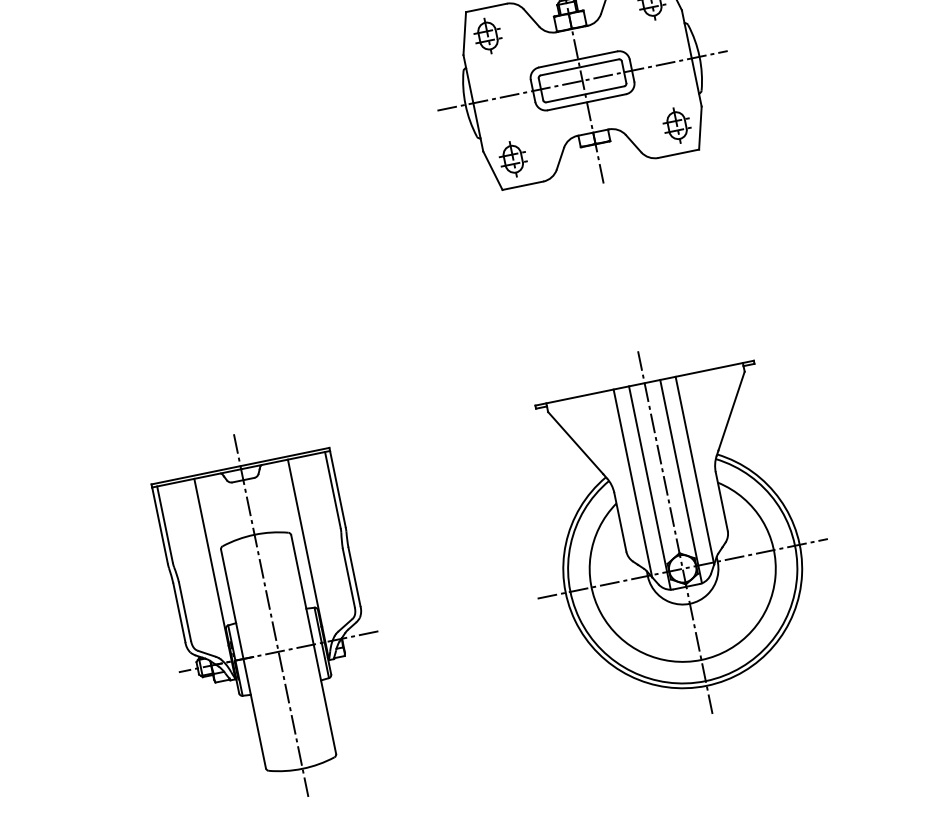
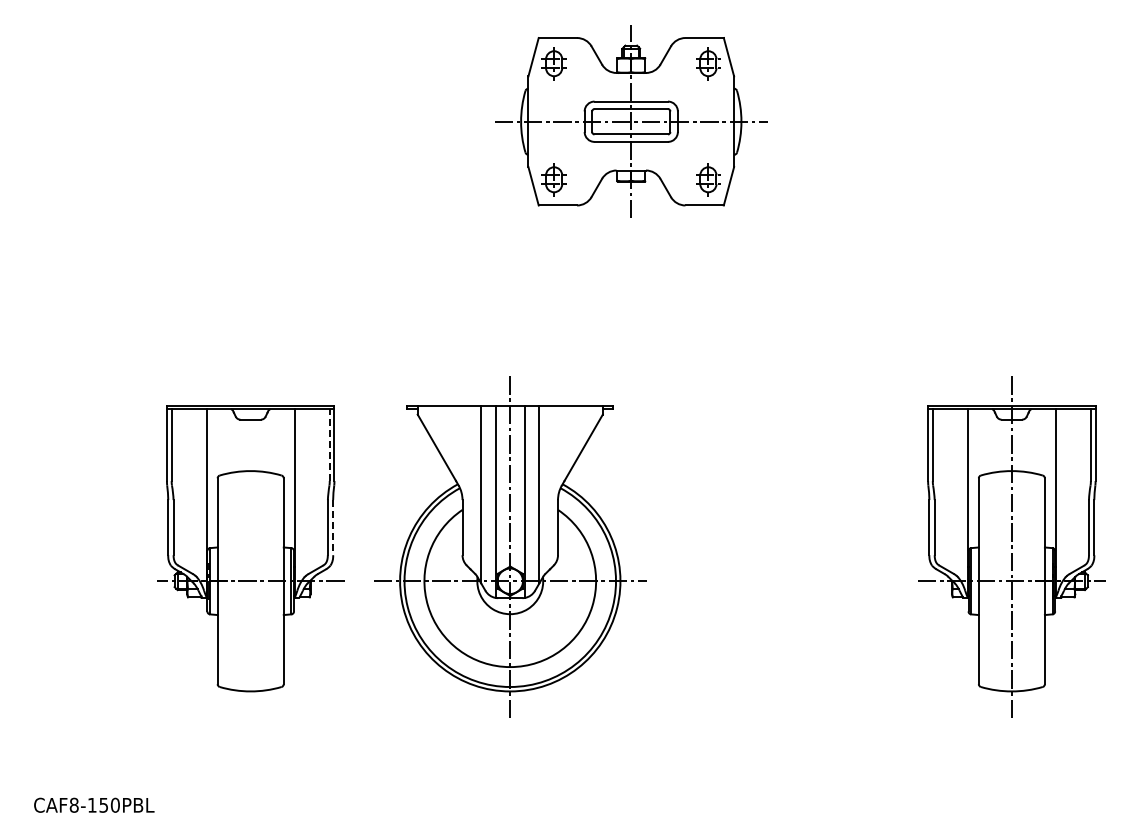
line: (332, 490) -> (329, 445), solid -> dashed
part: (675, 531) -> (510, 546), moved
line: (354, 576) -> (333, 527), solid -> dashed
line: (270, 613) -> (250, 545), removed

